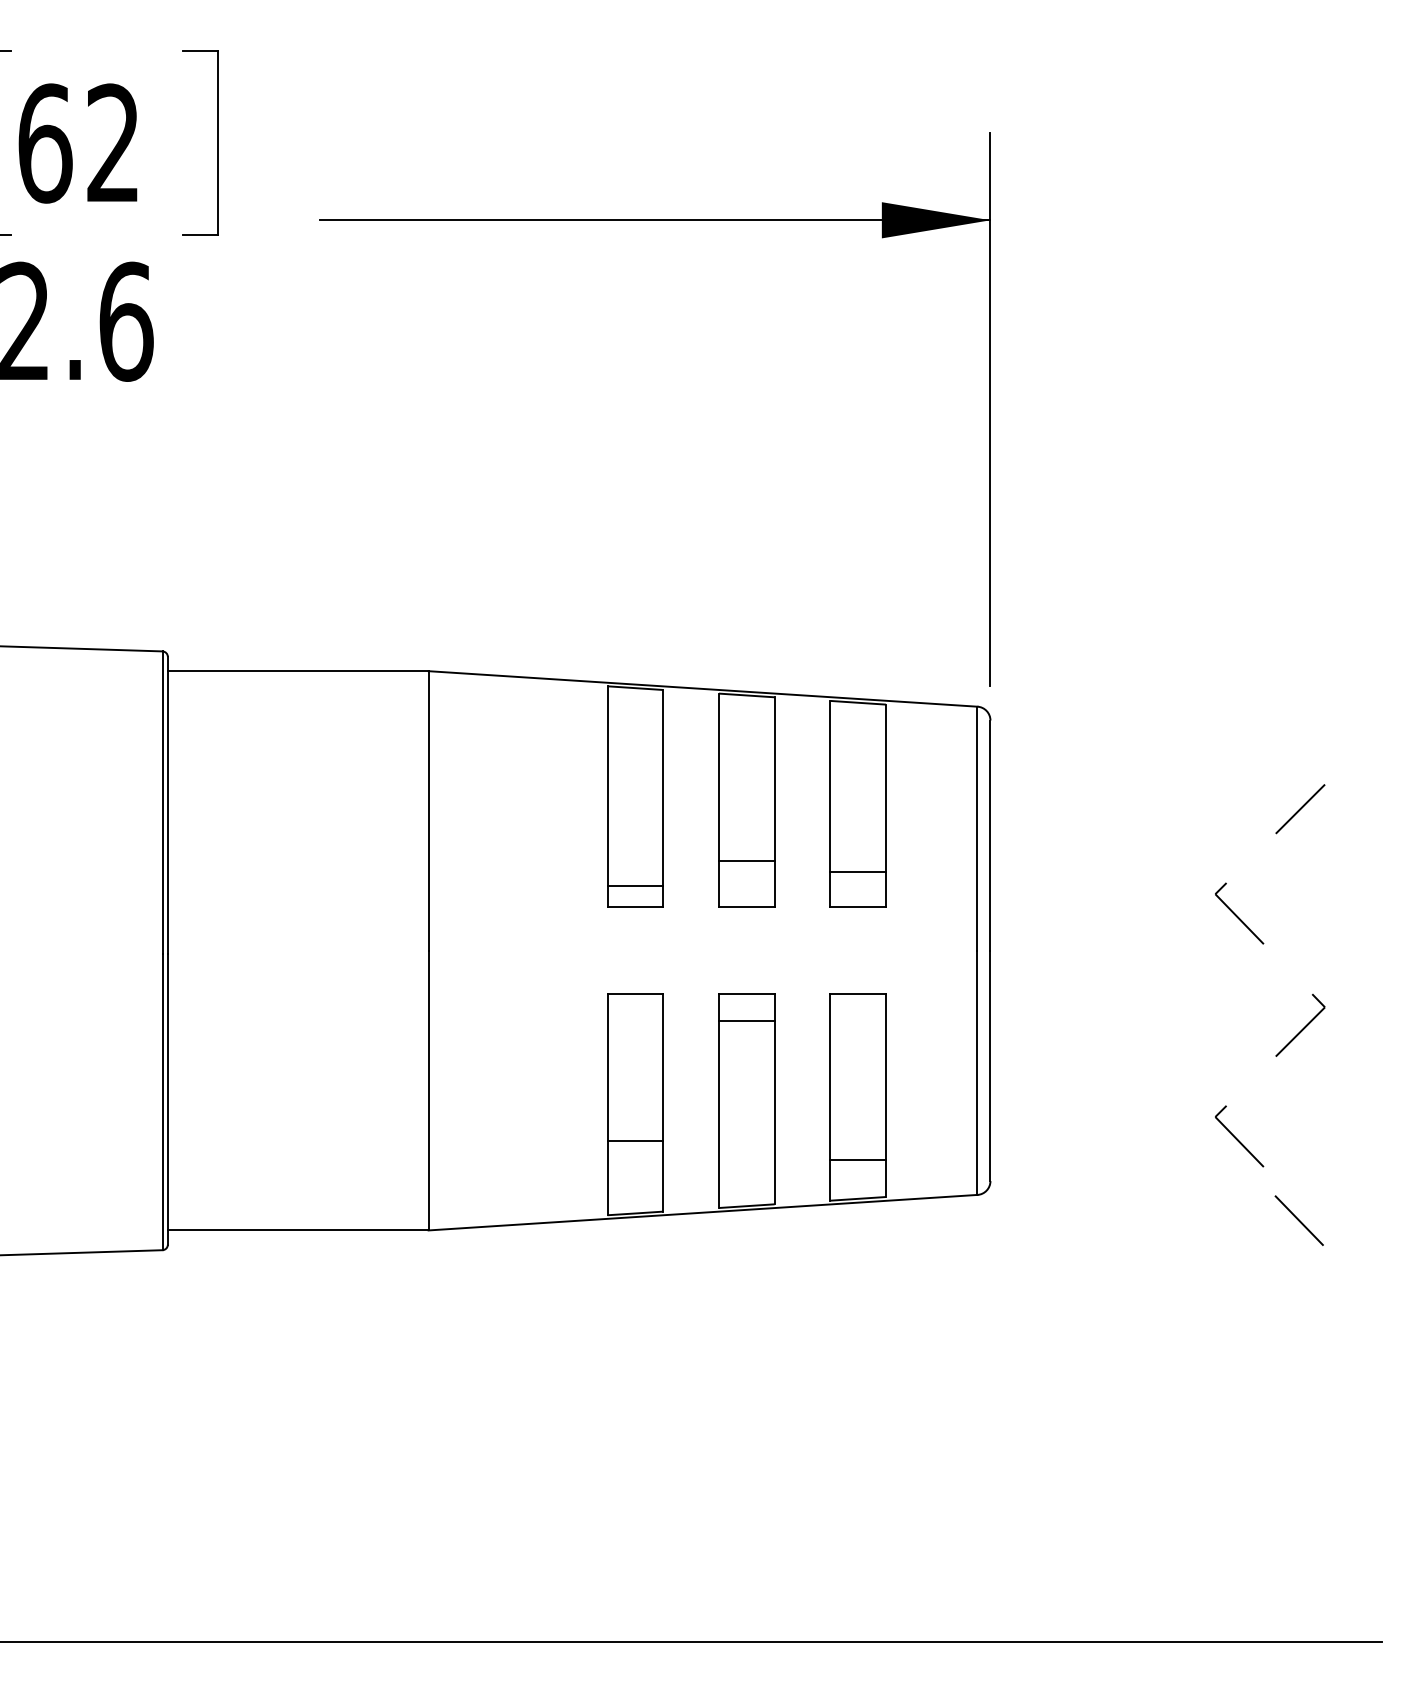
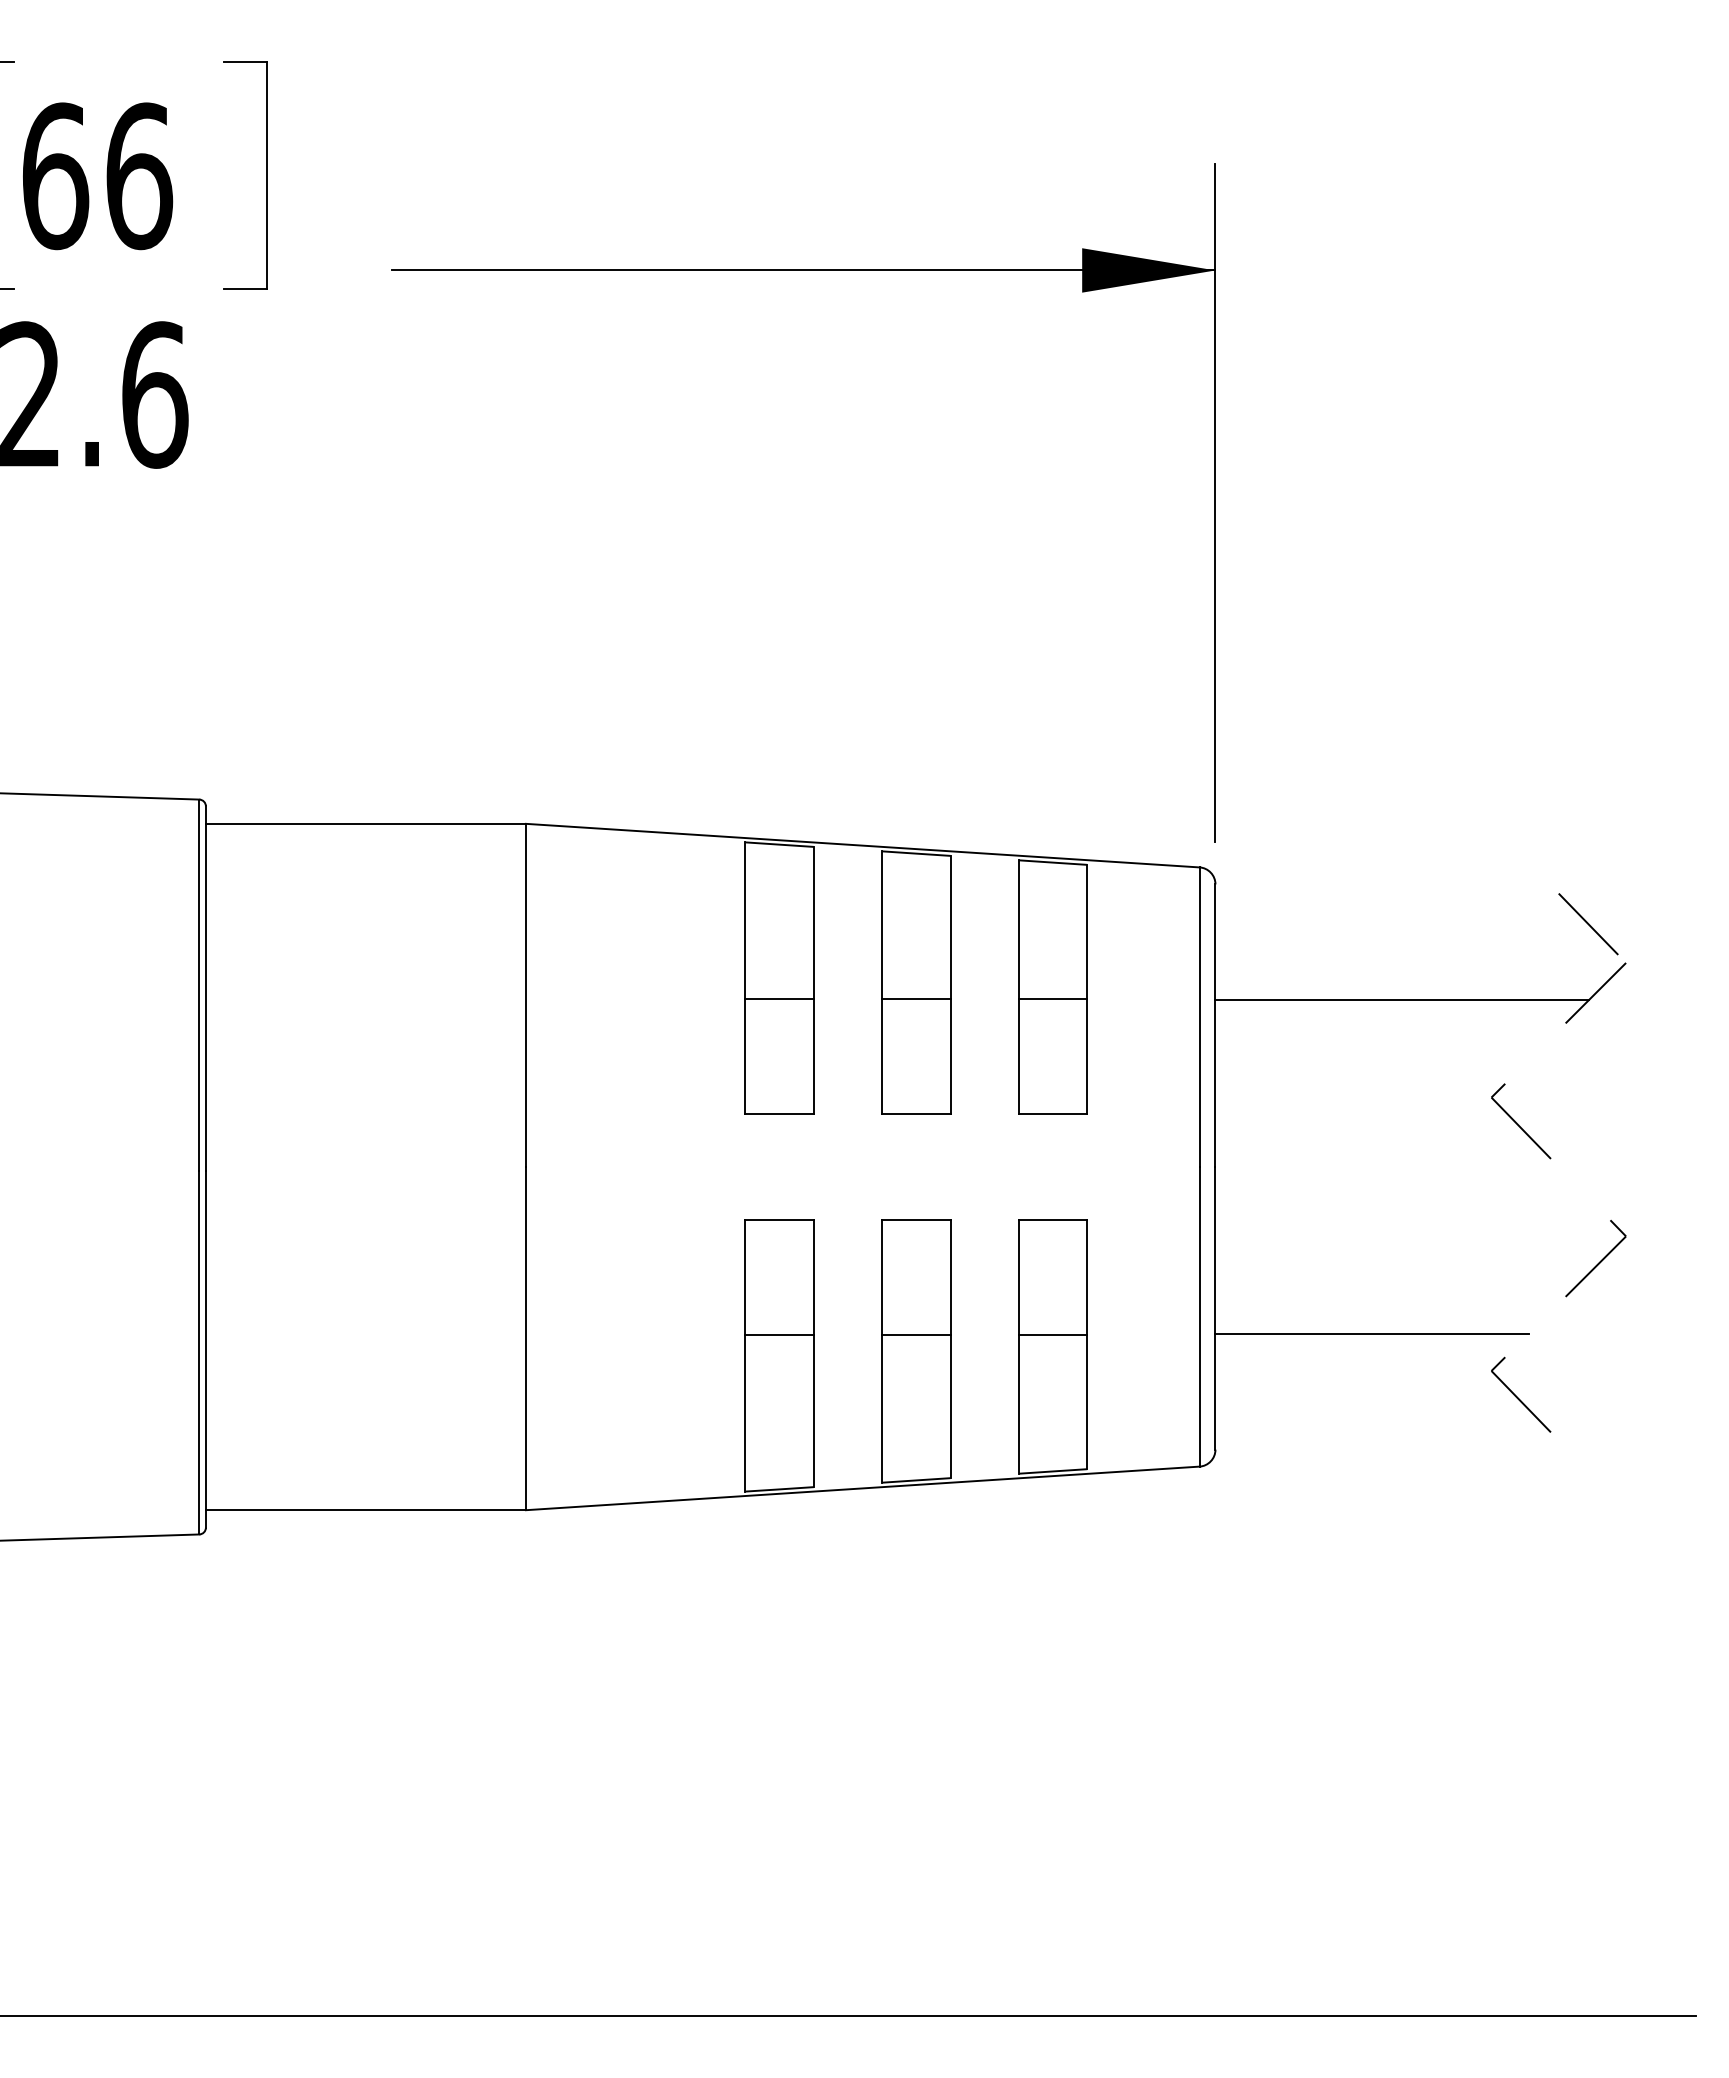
text: (113, 143) -> (139, 176), 62 -> 66
line: (1142, 815) -> (1401, 1000), added
line: (746, 860) -> (916, 998), moved
line: (857, 872) -> (1052, 998), moved
line: (635, 886) -> (779, 998), moved
line: (746, 1021) -> (916, 1335), moved
line: (1117, 1086) -> (1371, 1333), added
line: (635, 1141) -> (779, 1335), moved
line: (857, 1159) -> (1052, 1335), moved
line: (1299, 1220) -> (1588, 924), moved

